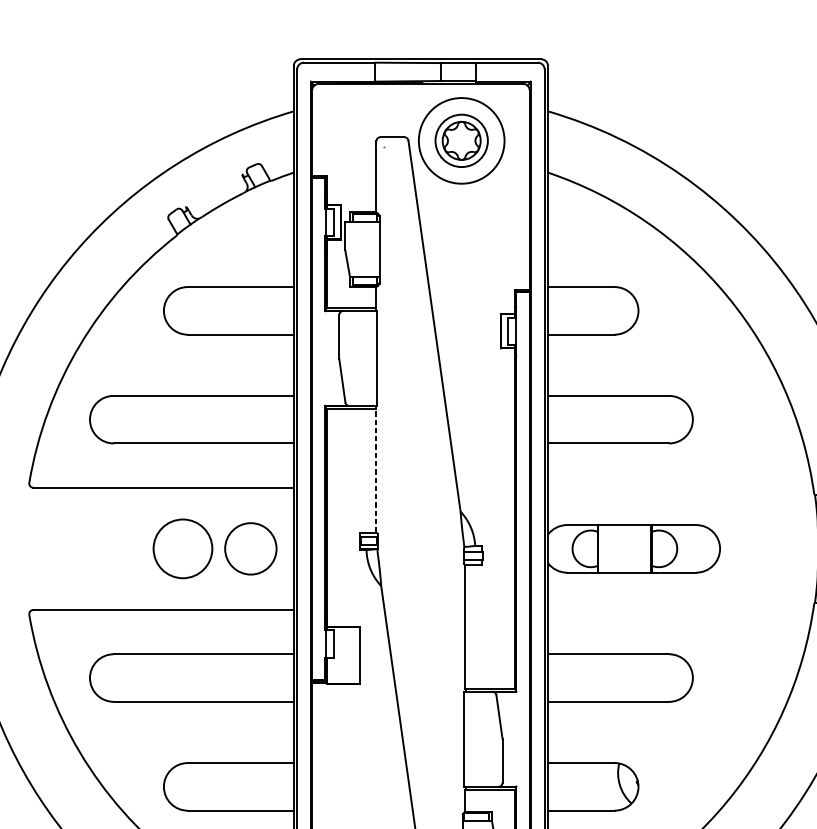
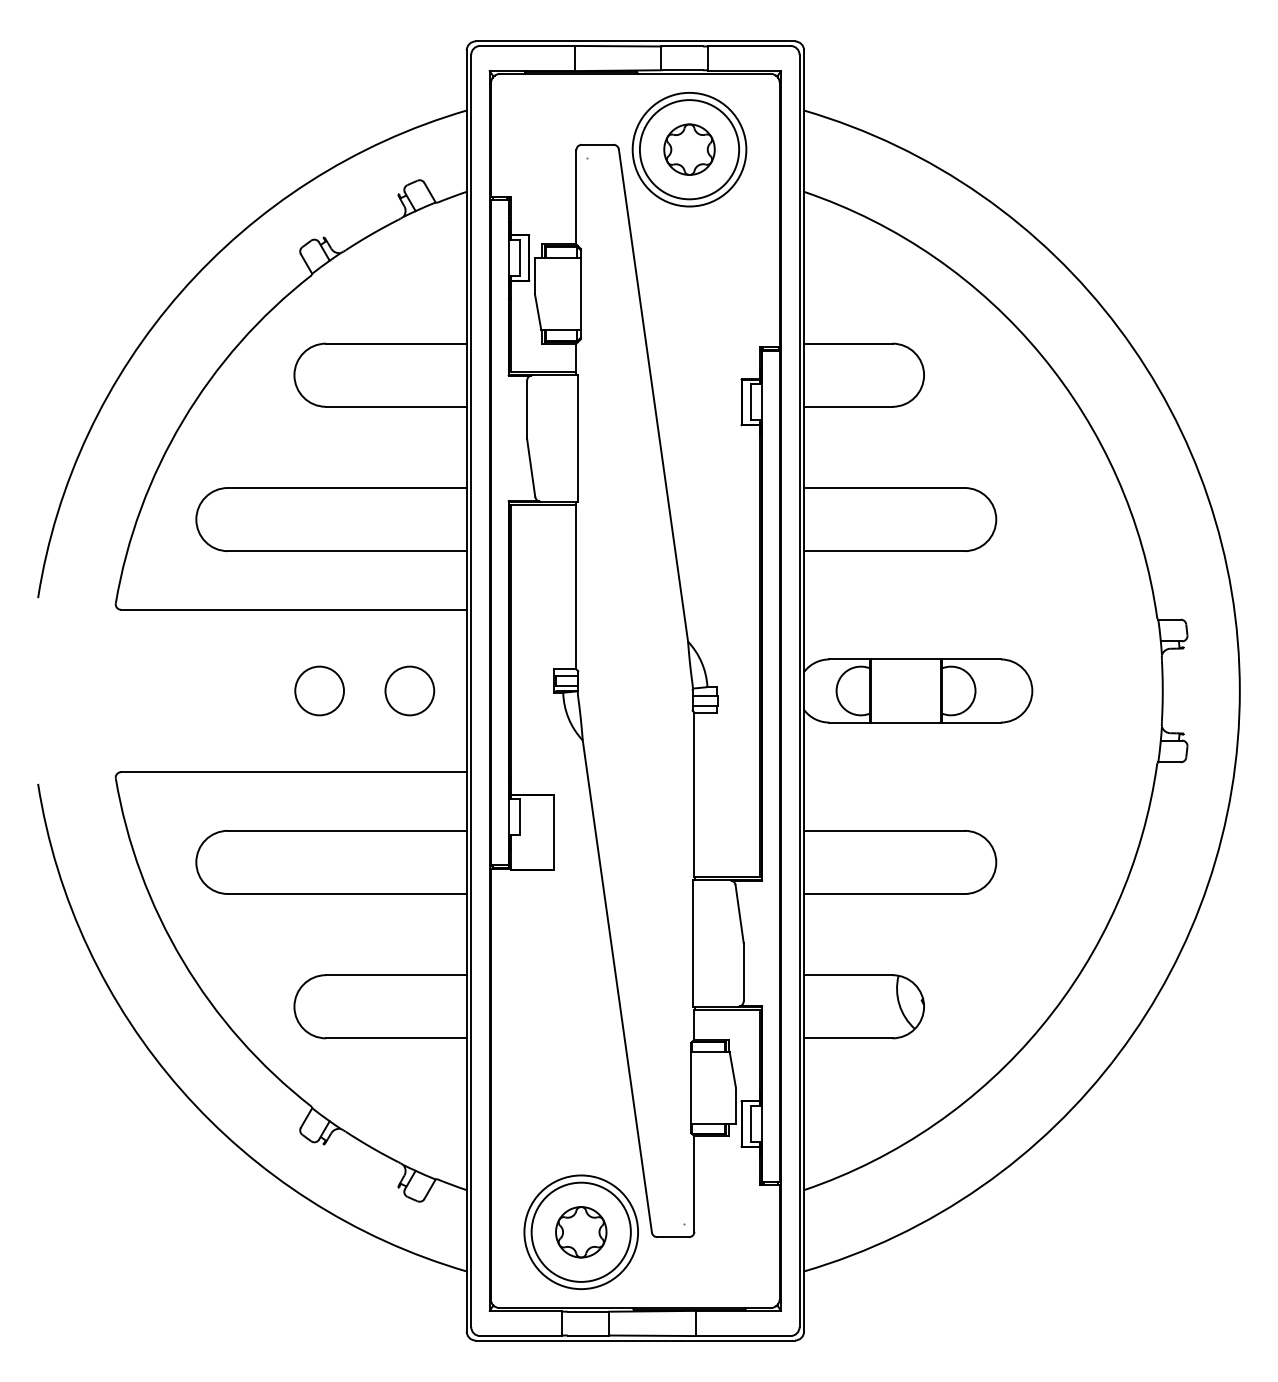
circle: (461, 140) -> (689, 149), size x1.43
line: (376, 470) -> (576, 586), dashed -> solid
circle: (182, 548) -> (319, 690), size x0.62
circle: (250, 548) -> (409, 690), size x0.71

